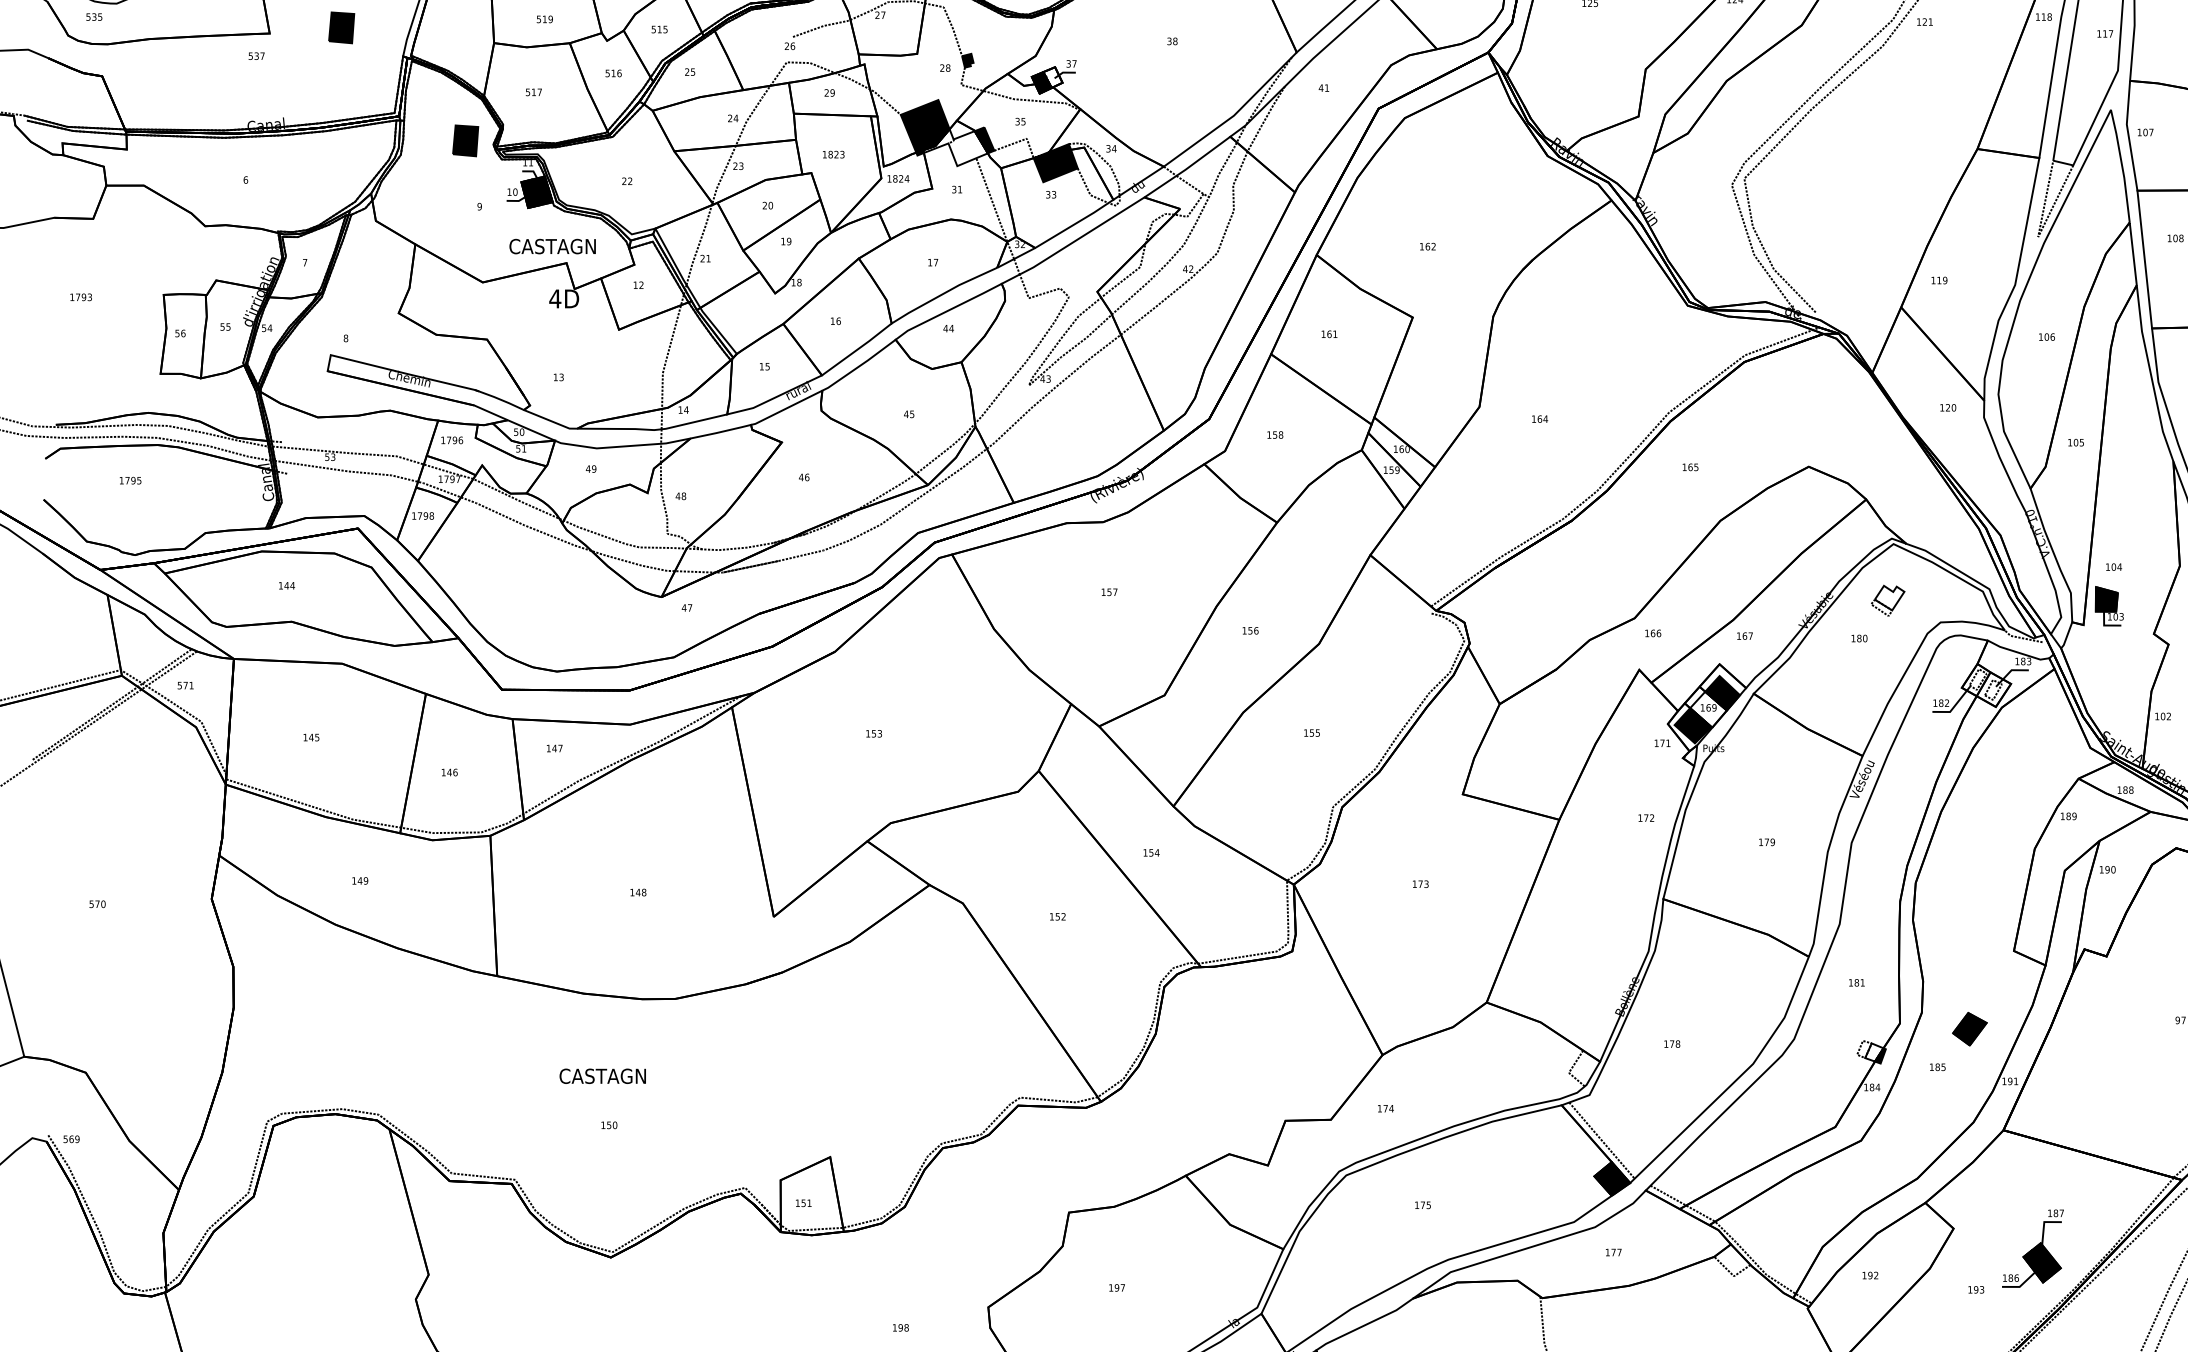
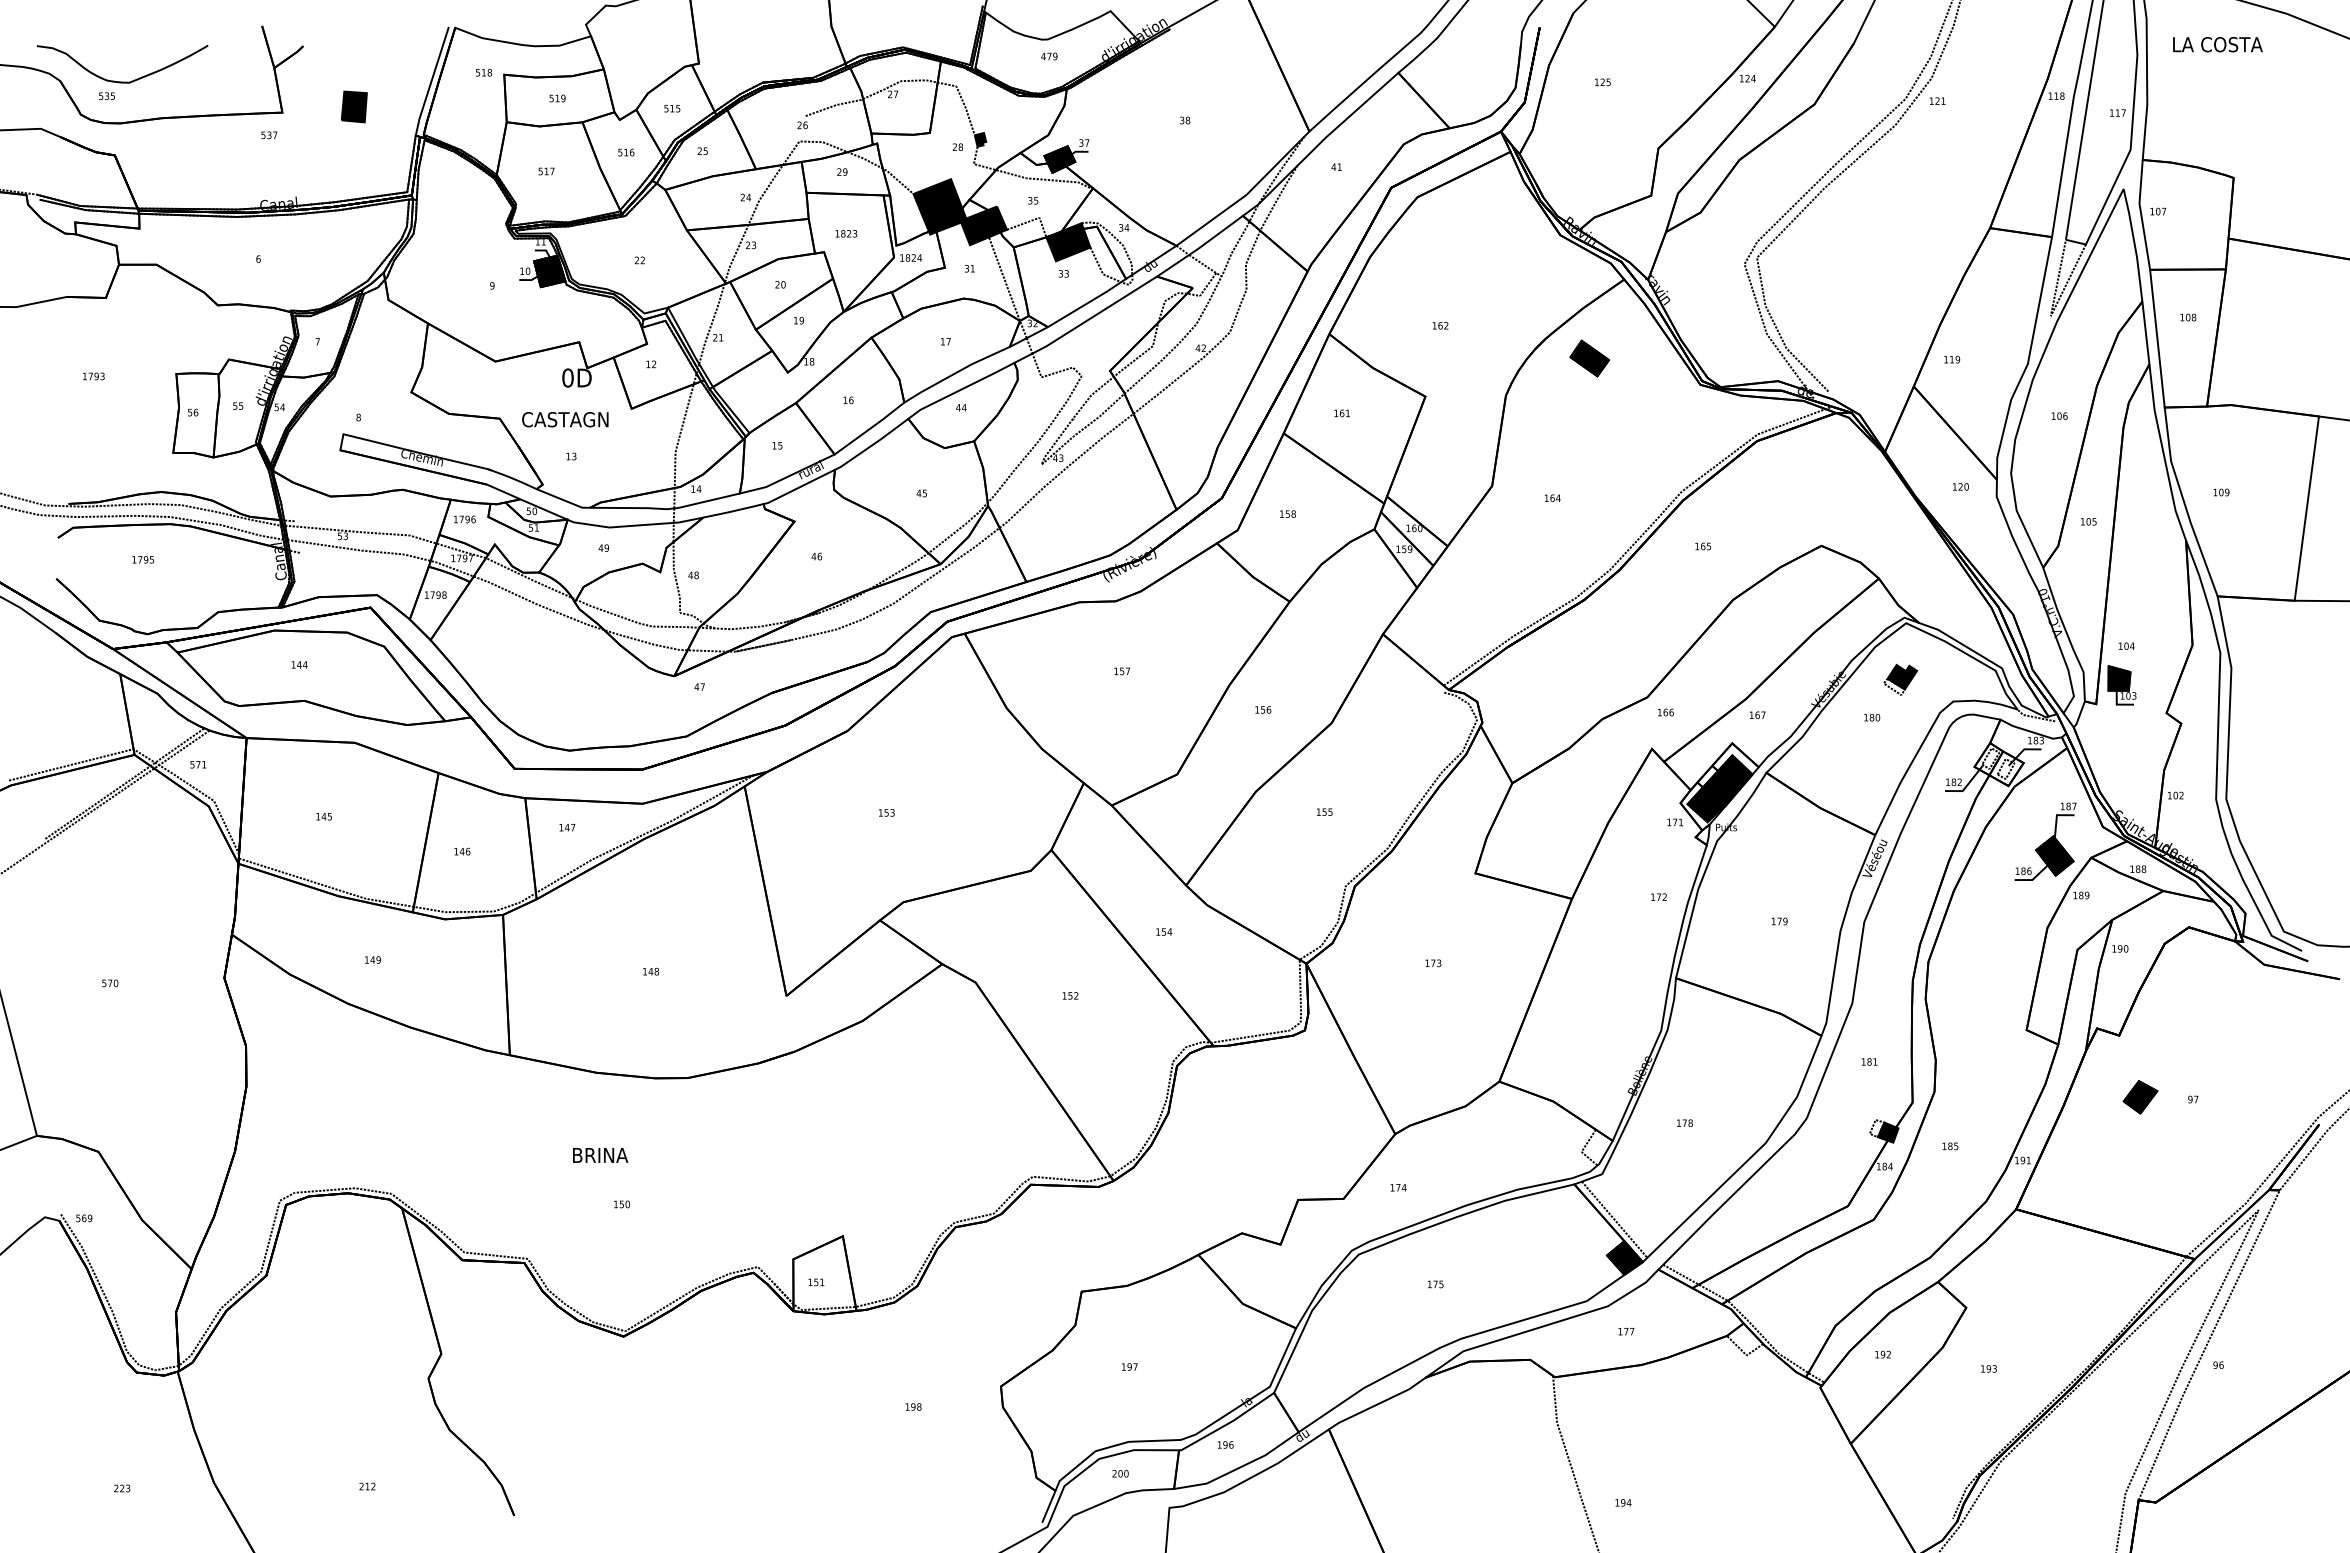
fill: (1052, 77) -> (1065, 156), added
part: (464, 140) -> (477, 219), removed
fill: (954, 147) -> (967, 226), added
text: (552, 246) -> (565, 419), moved
part: (1576, 279) -> (1589, 358), added
text: (554, 298) -> (567, 377), 4D -> 0D
fill: (1889, 597) -> (1902, 676), added
fill: (1707, 709) -> (1720, 788), added
part: (1969, 1029) -> (2140, 1097), moved
fill: (1873, 1052) -> (1886, 1131), added
text: (602, 1076) -> (615, 1155), CASTAGN -> BRINA
part: (2032, 1248) -> (2045, 841), moved

